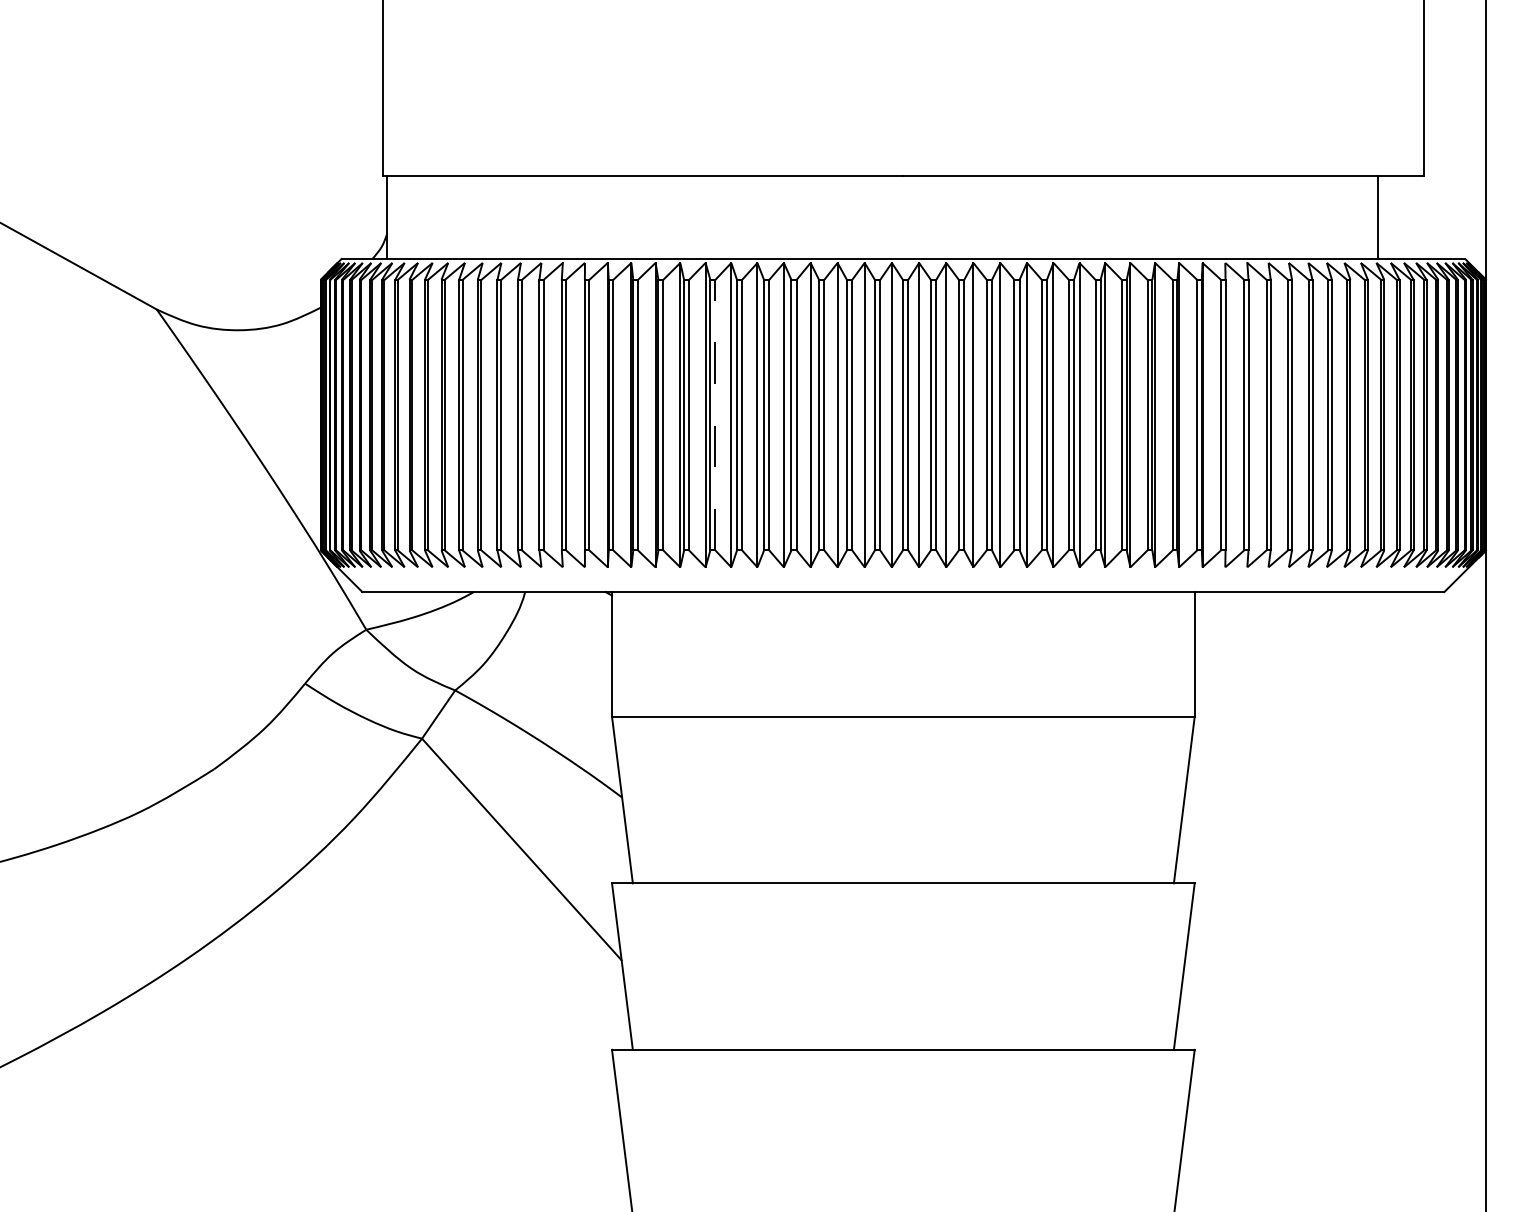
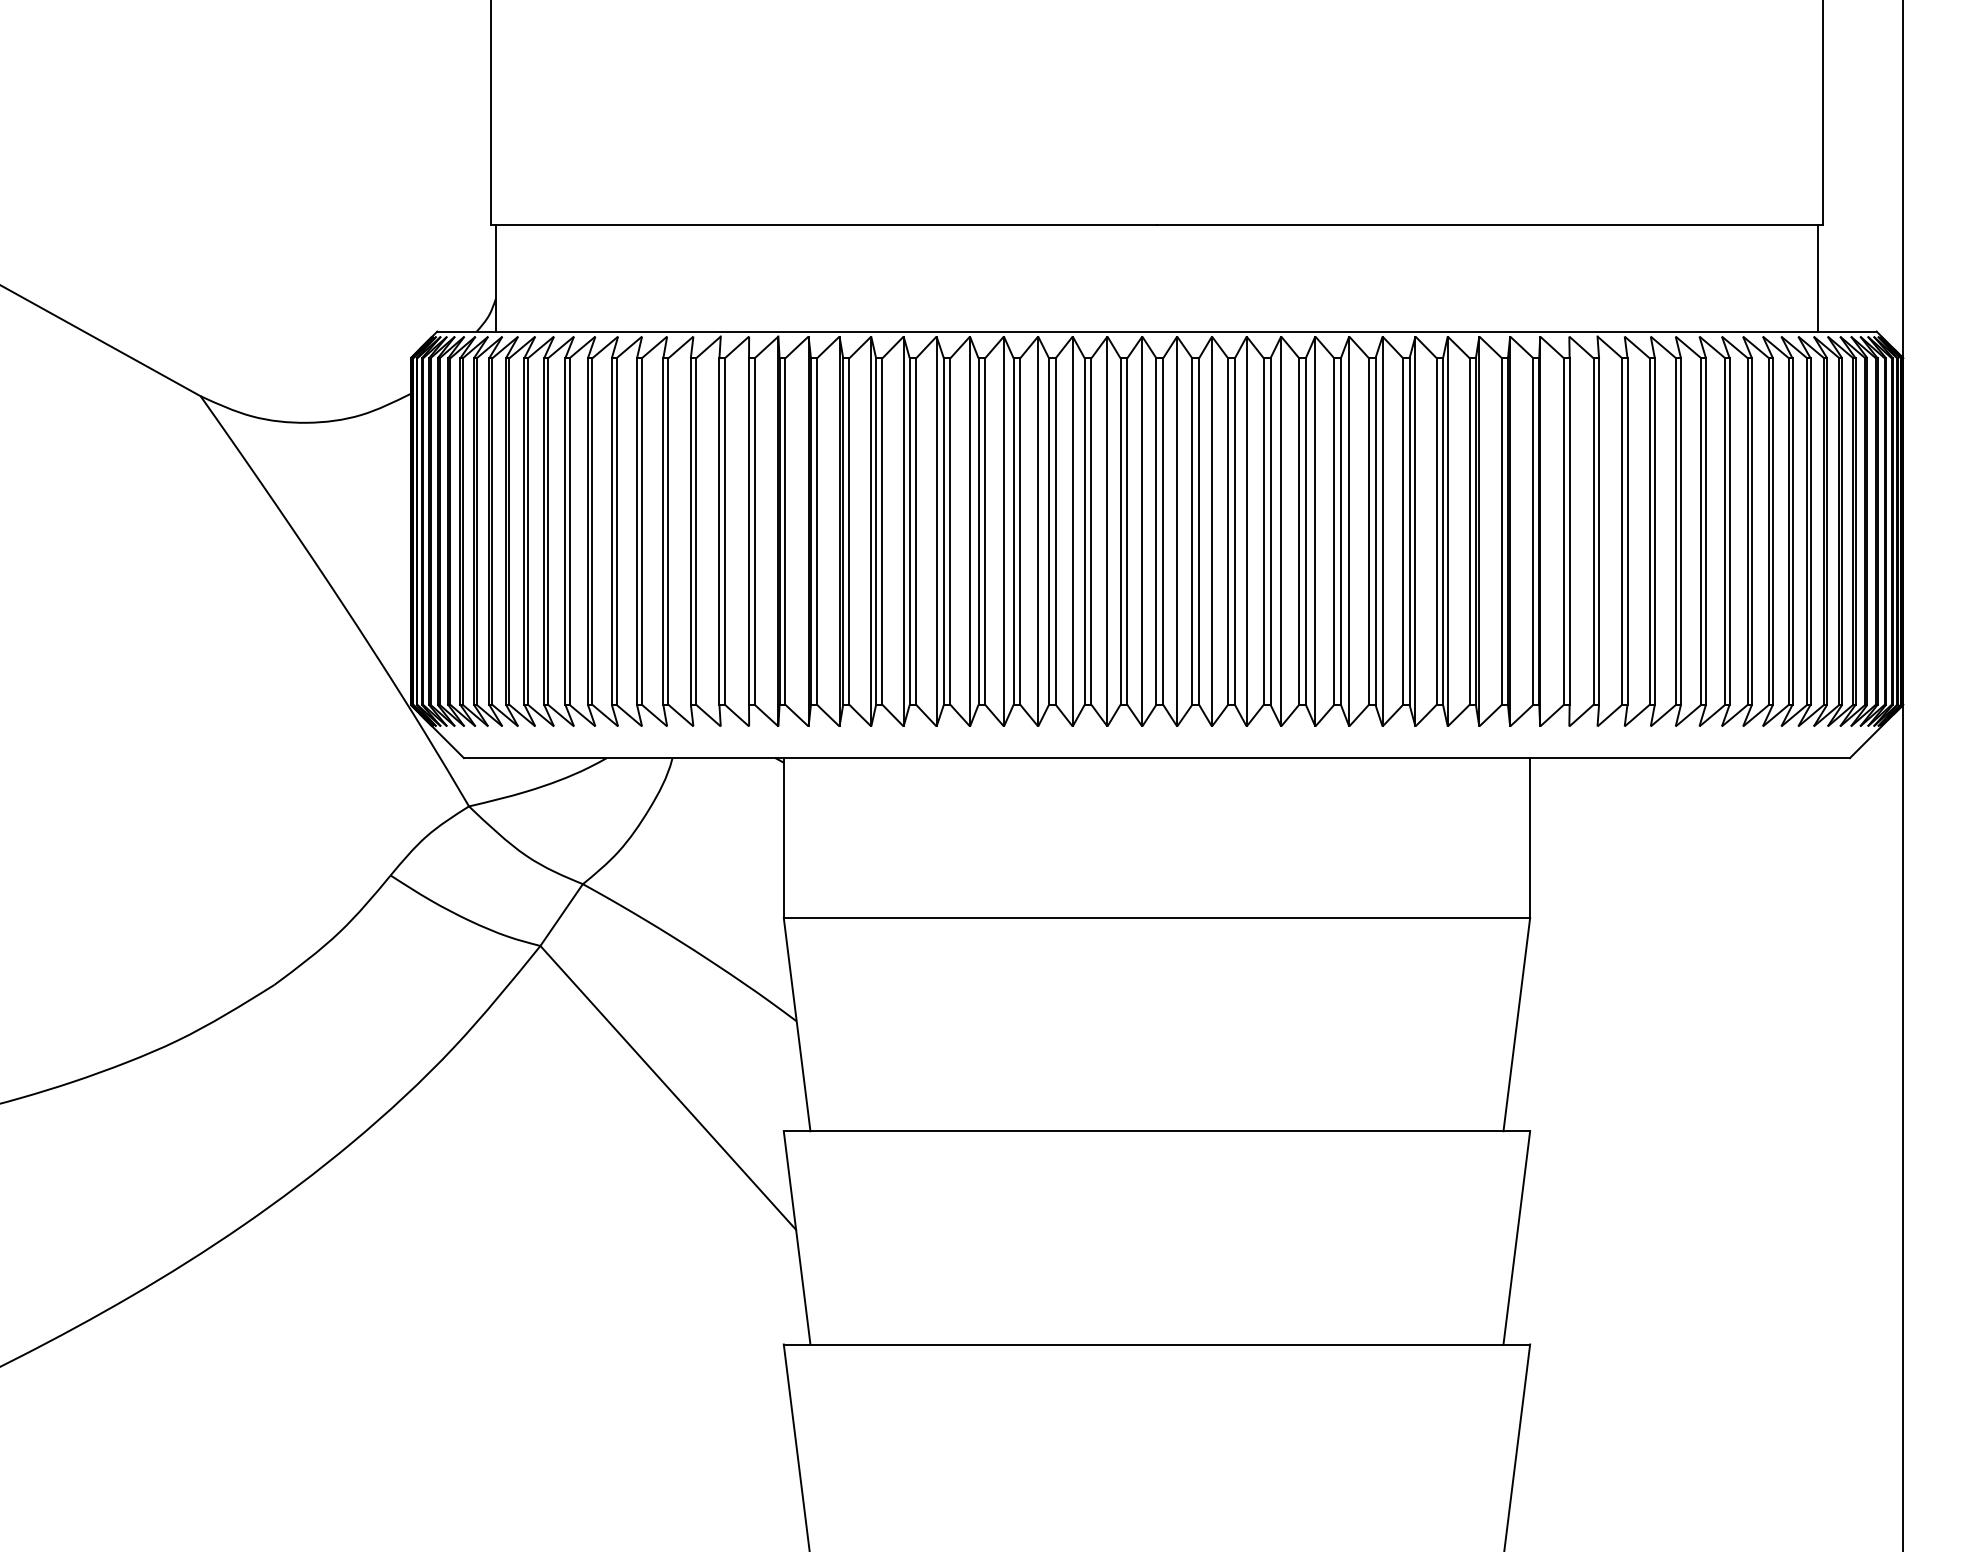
line: (1378, 217) -> (1818, 278), moved
line: (715, 414) -> (916, 530), dashed -> solid

